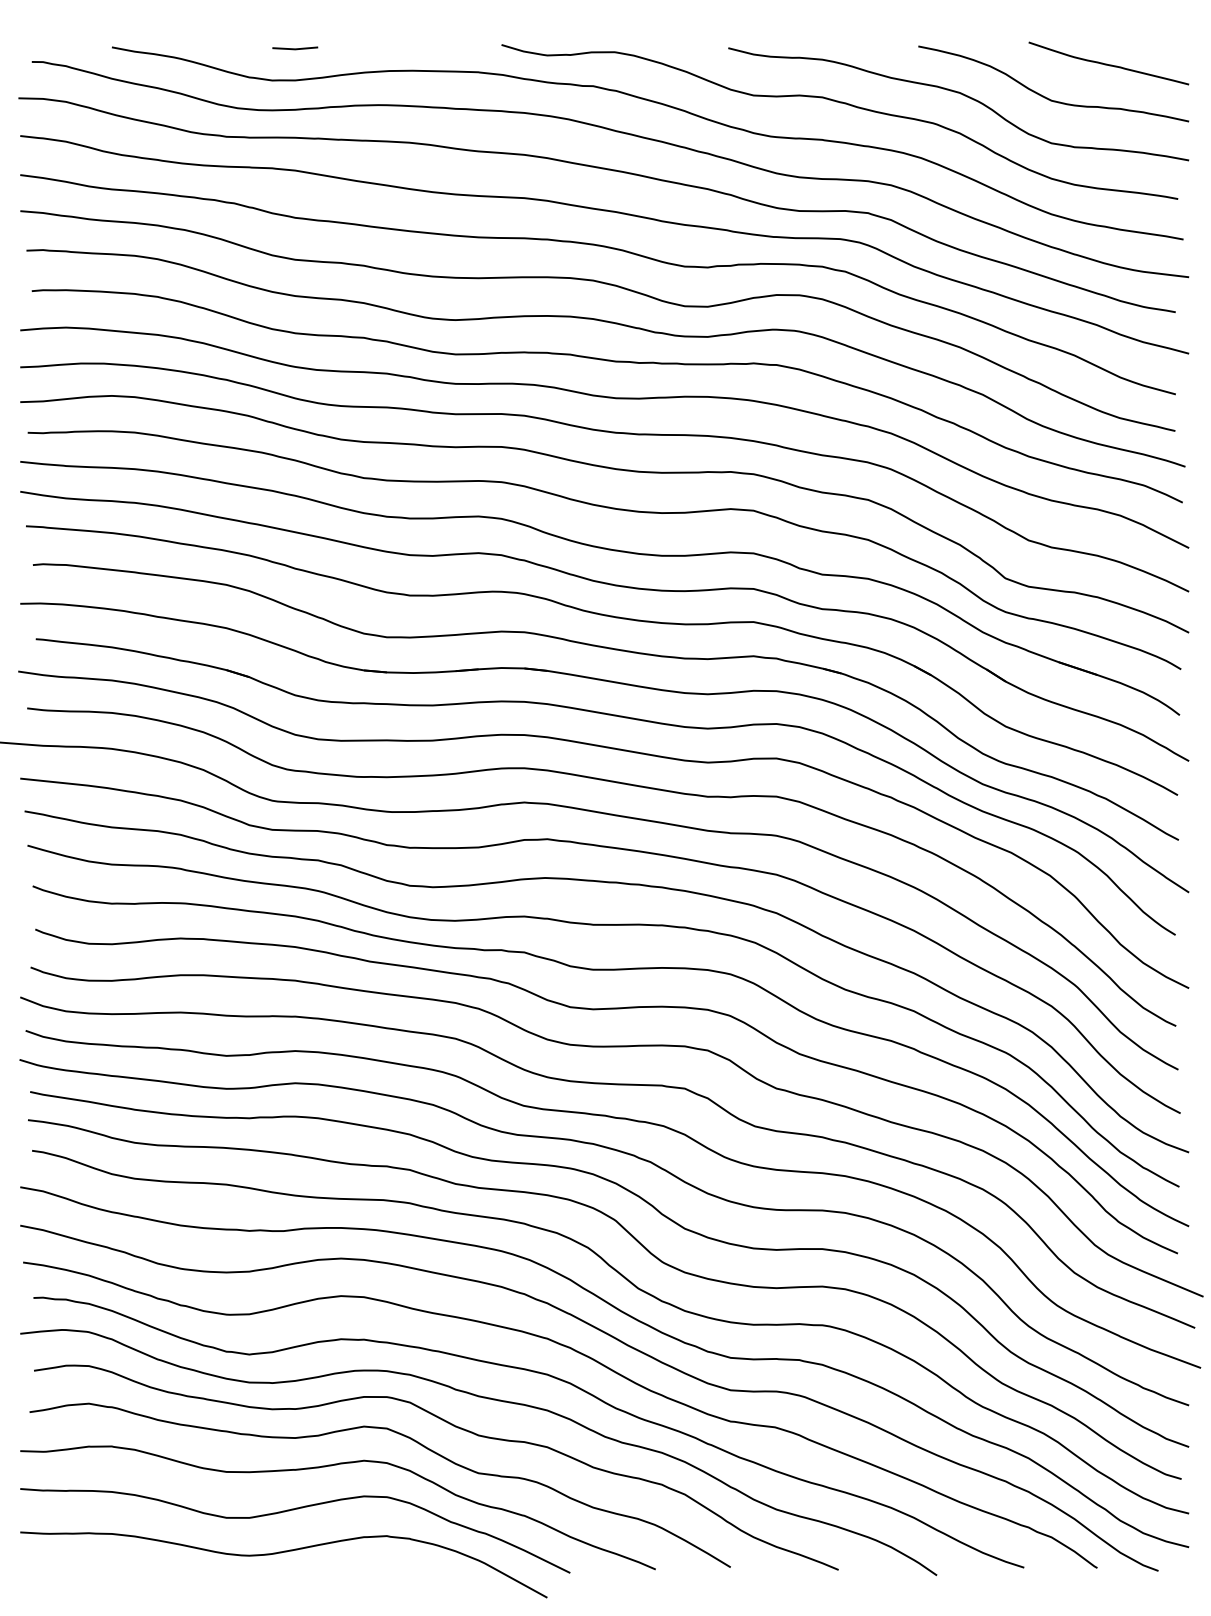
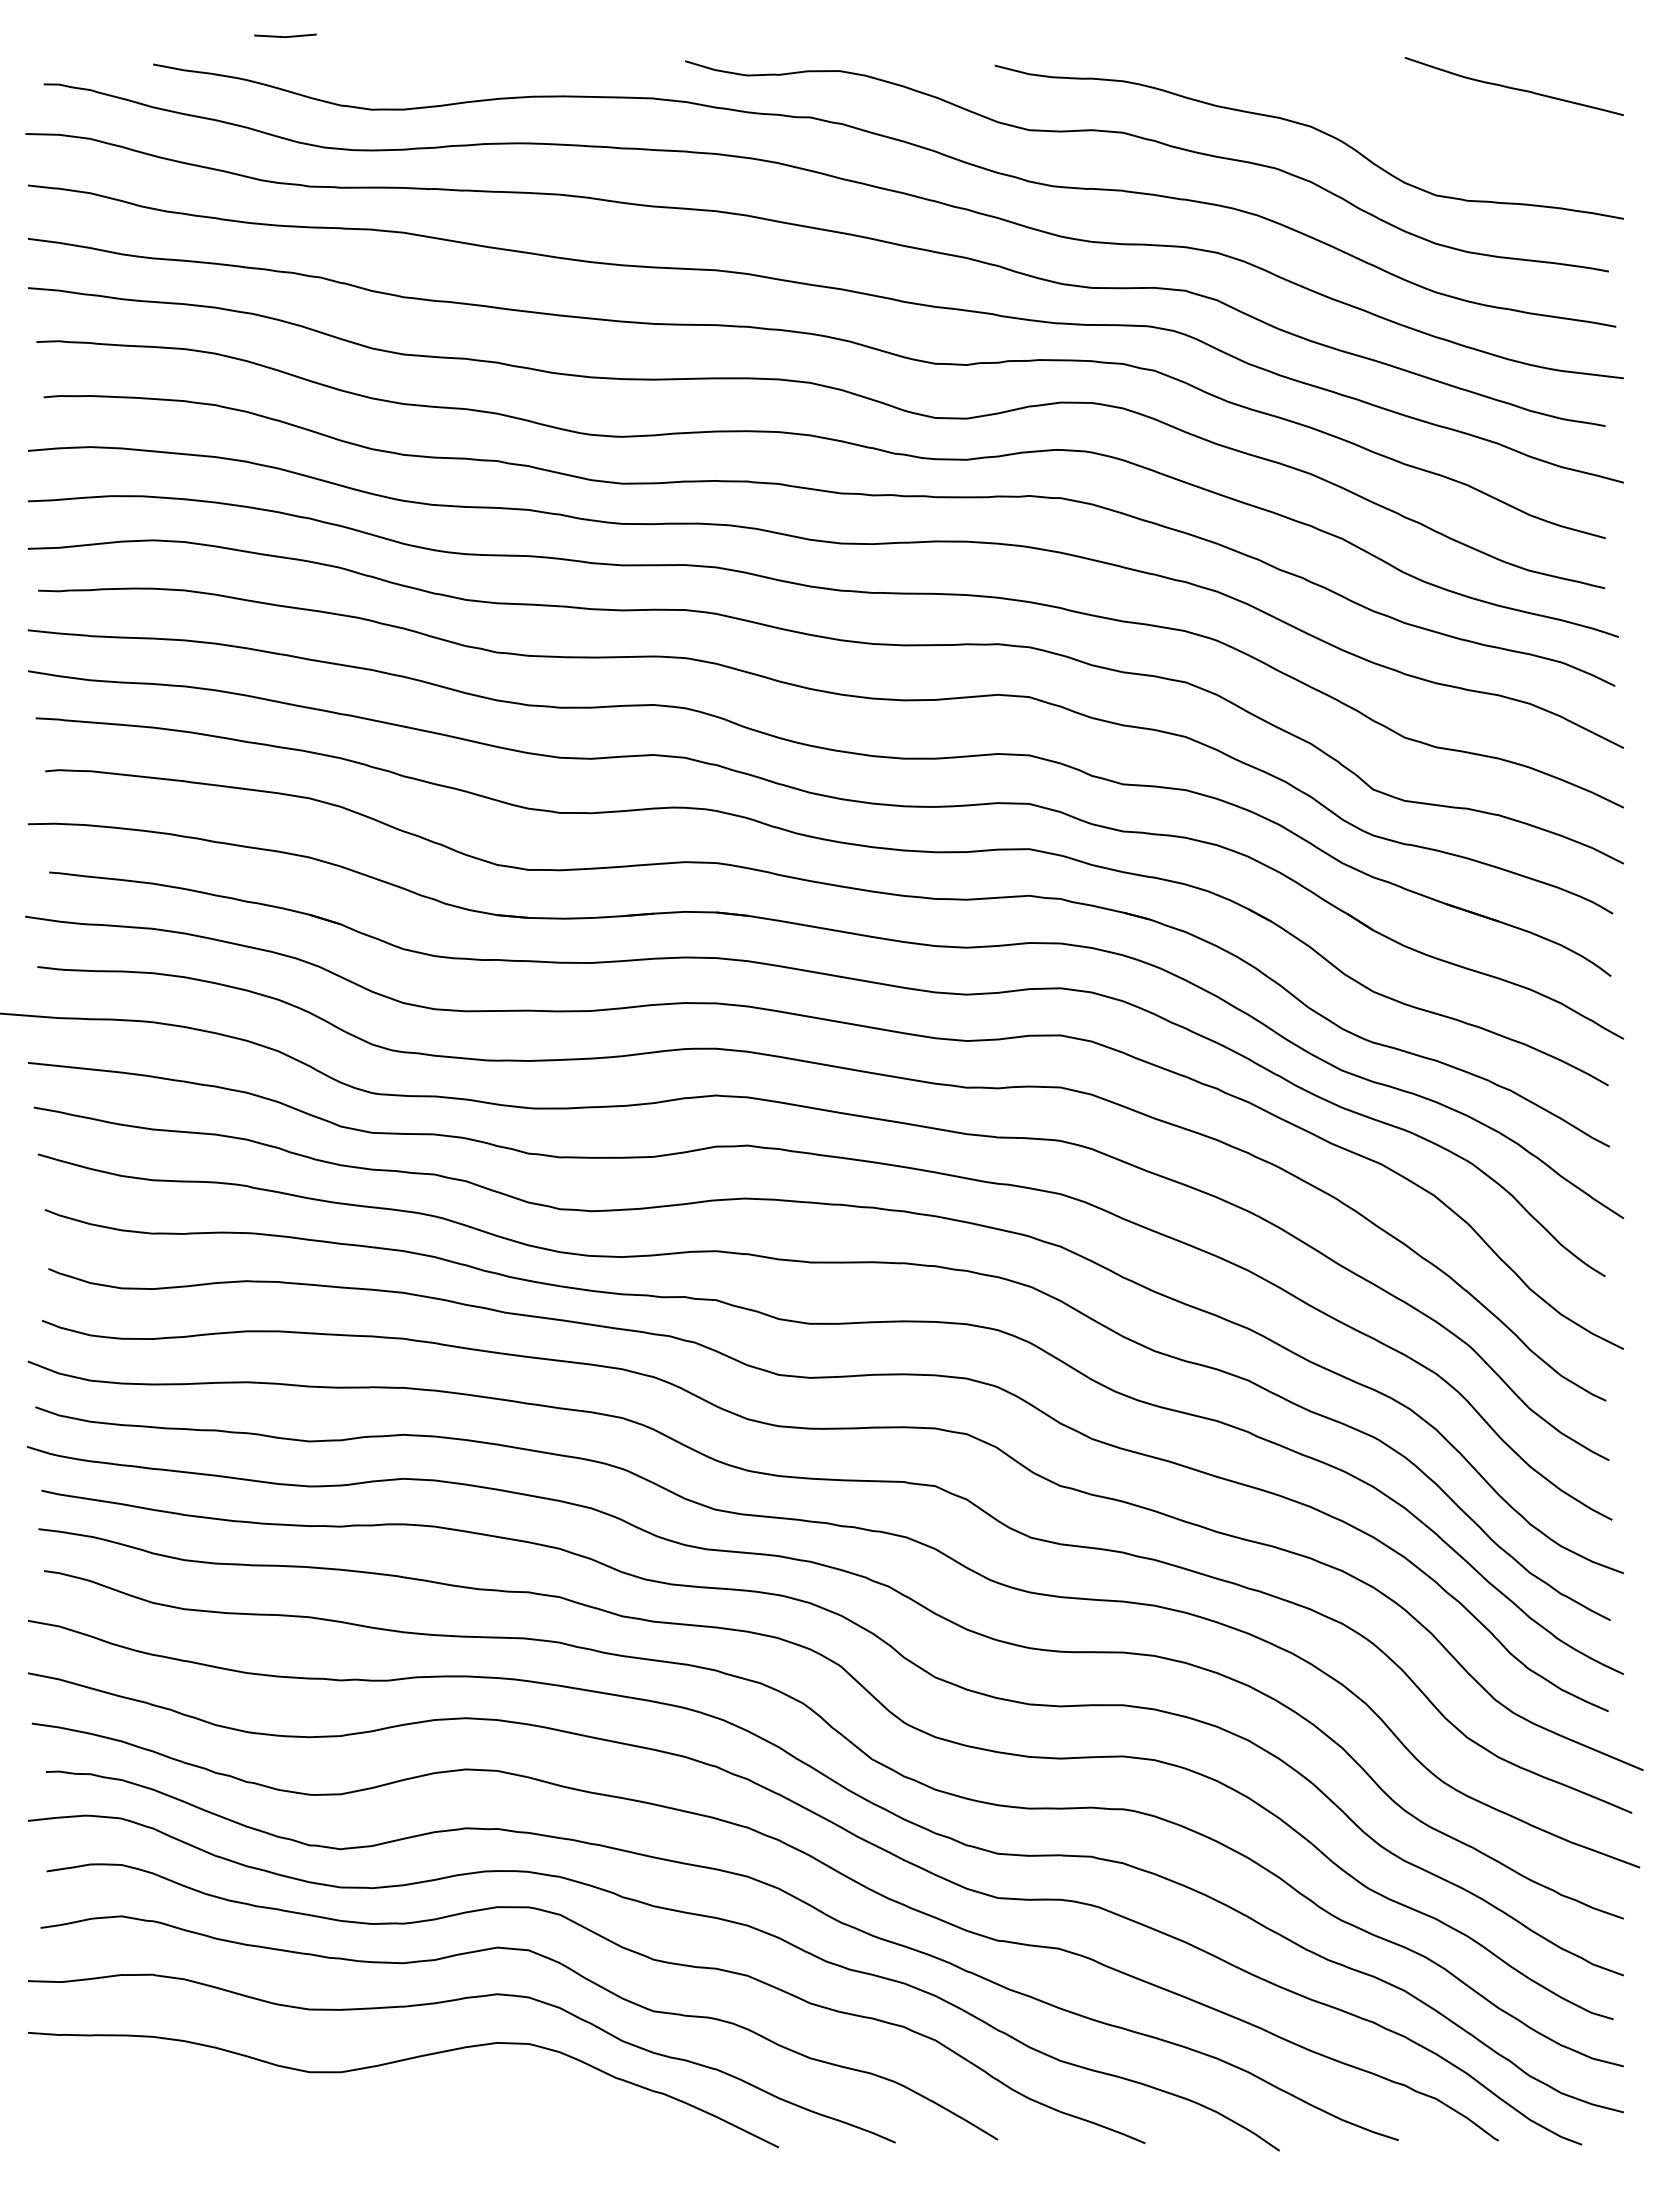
line: (295, 48) -> (285, 36), moved
curve: (1046, 97) -> (1428, 132), removed
curve: (281, 1553) -> (384, 2120), removed

